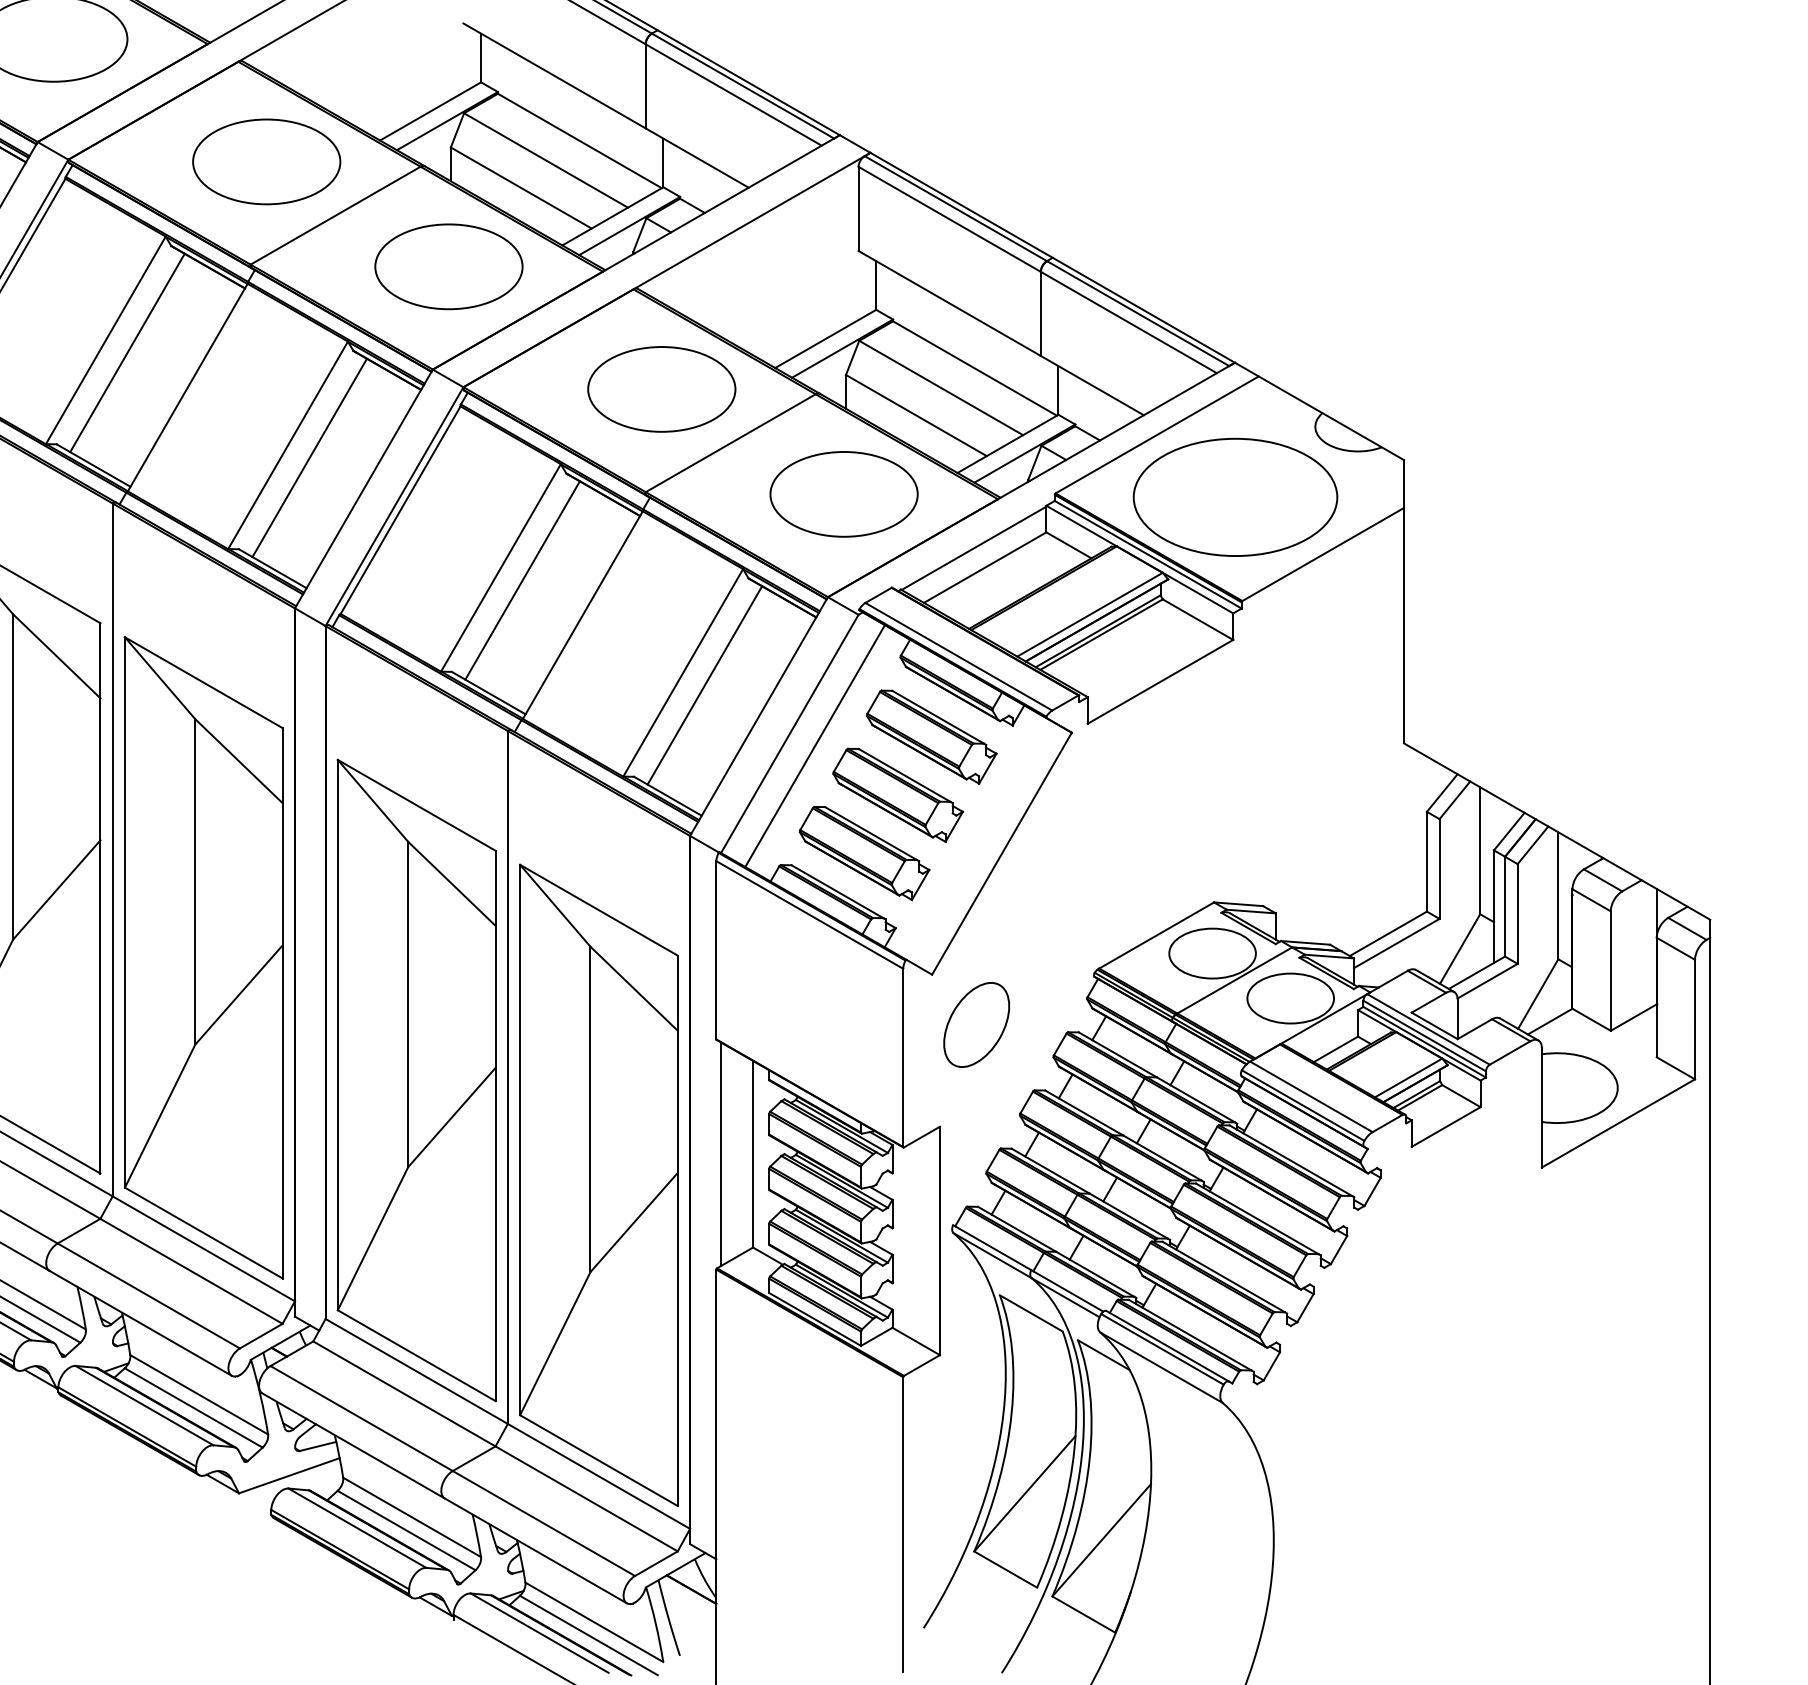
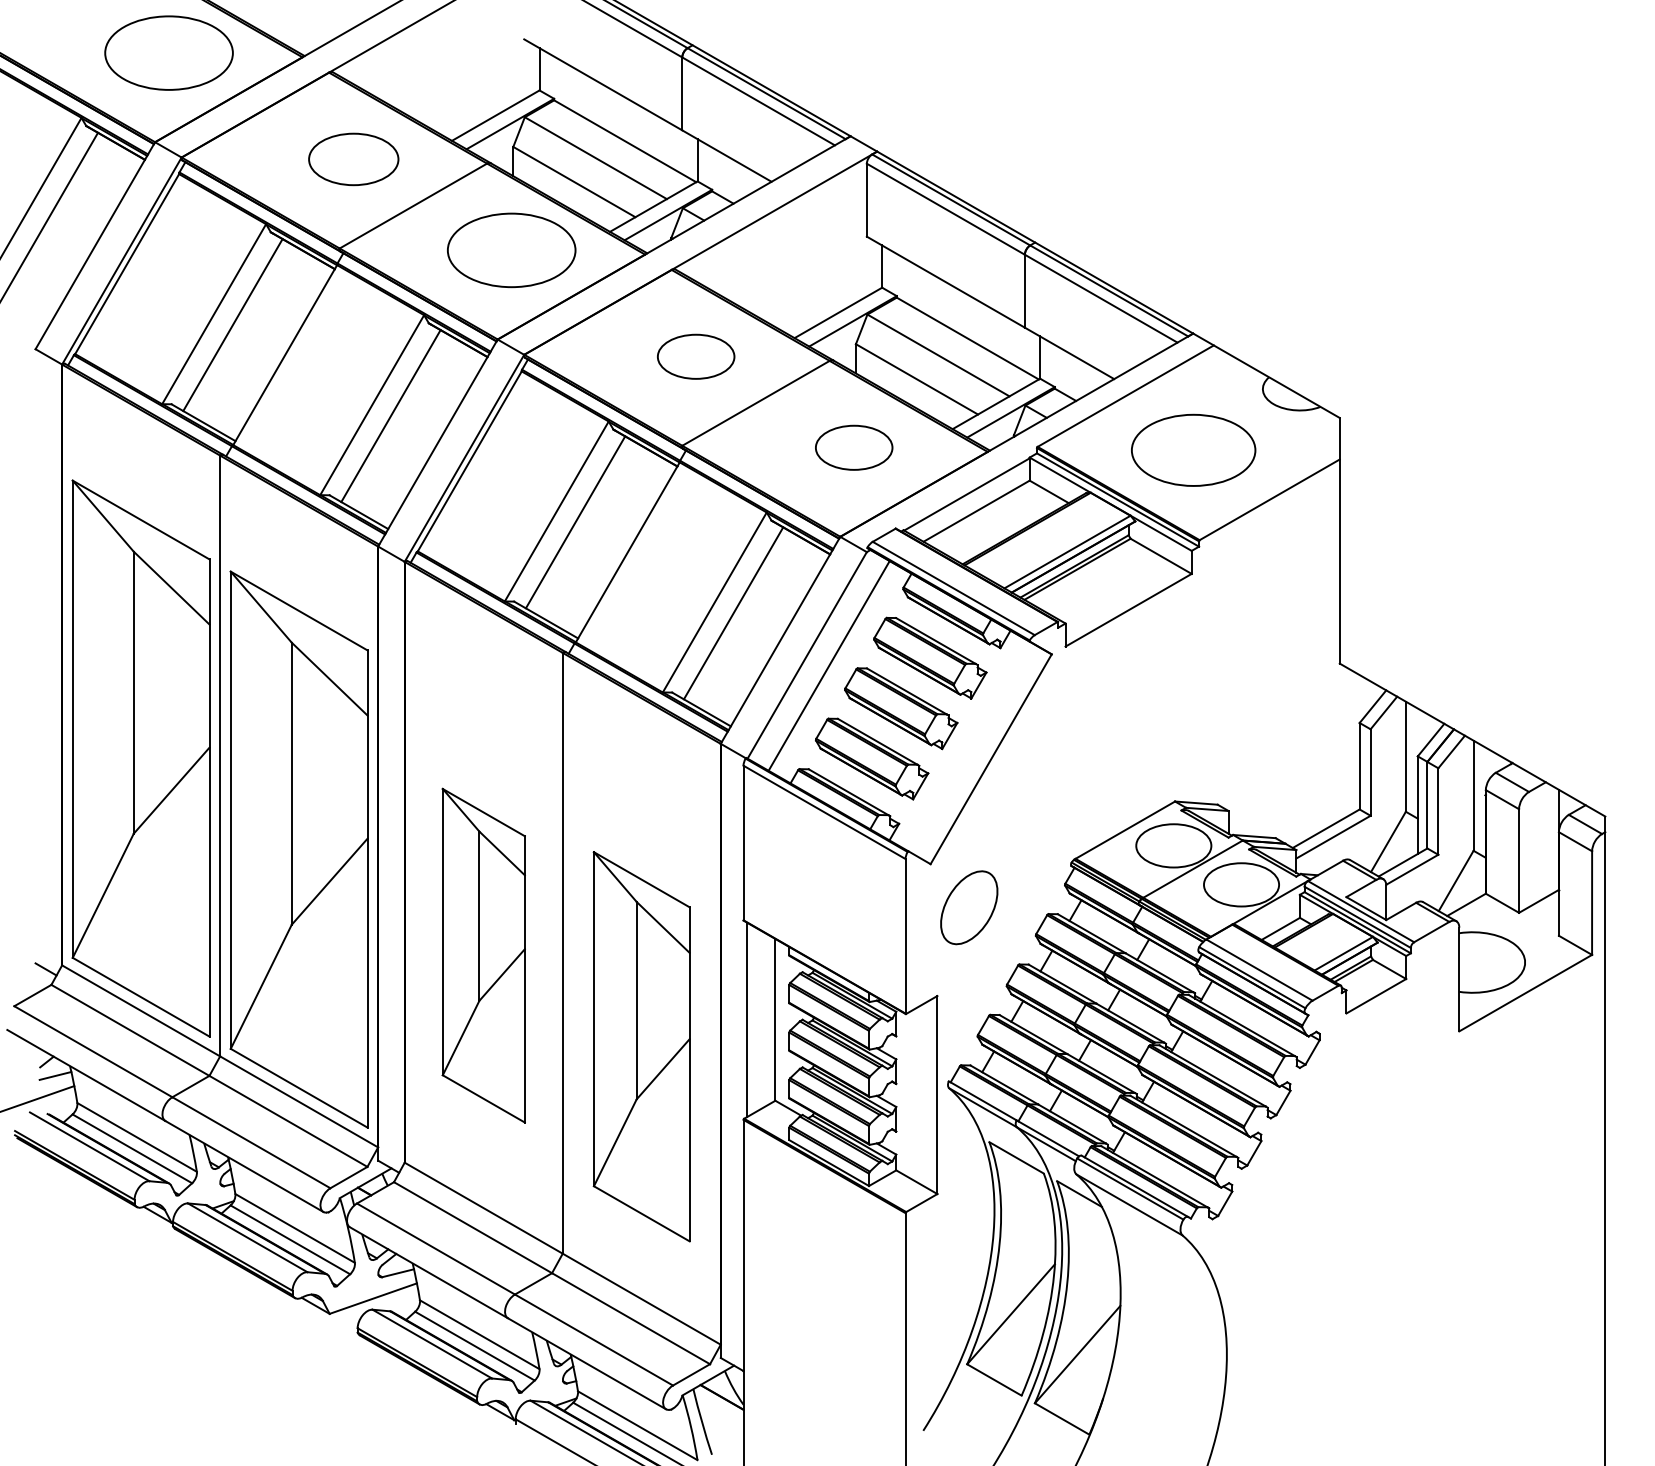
part: (266, 161) -> (353, 159), size x0.7
part: (660, 389) -> (695, 356), size x0.6
part: (843, 494) -> (853, 447), size x0.6
part: (1235, 497) -> (1193, 450), size x0.7
part: (416, 1080) -> (483, 955), size x0.6
part: (598, 1184) -> (641, 1046), size x0.7

